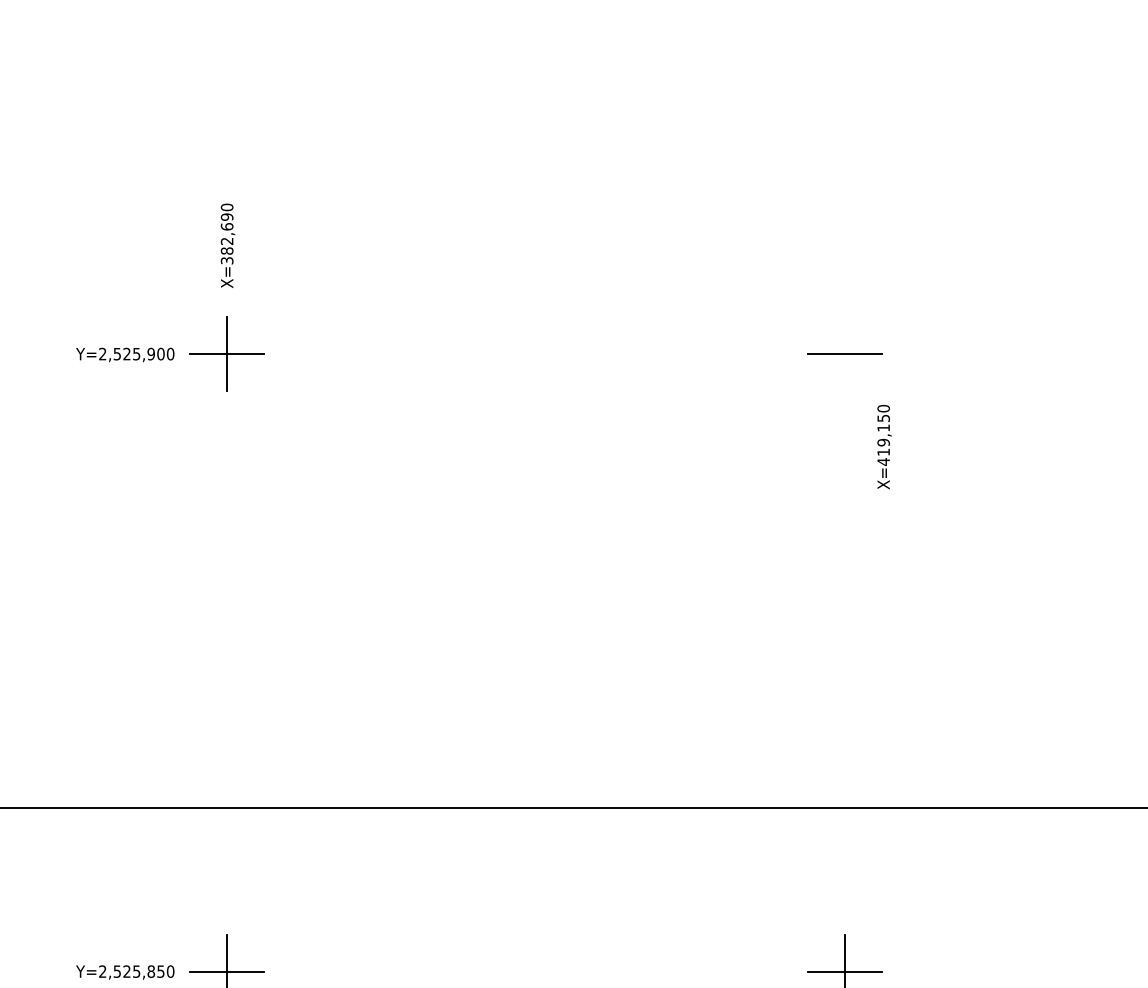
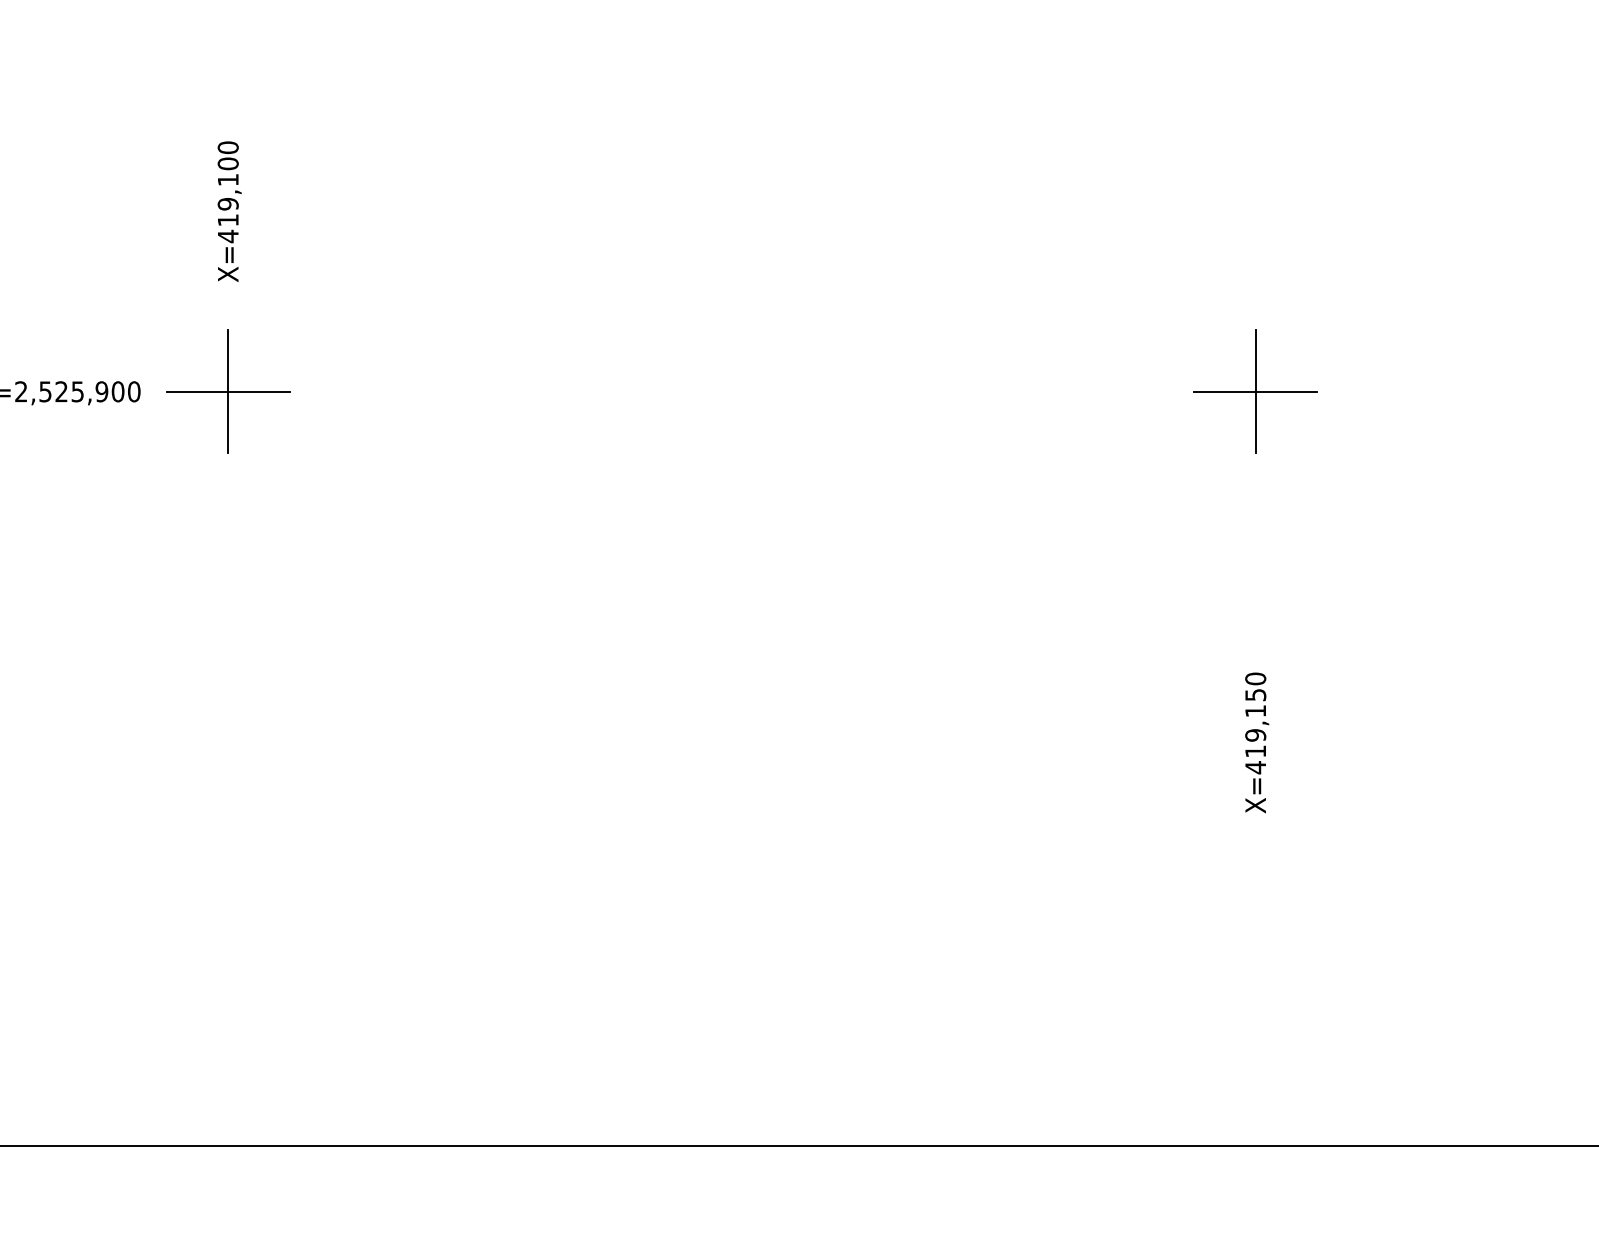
text: (226, 238) -> (227, 199), X=382,690 -> X=419,100
line: (844, 354) -> (1255, 392), added
text: (884, 446) -> (1257, 741), moved

